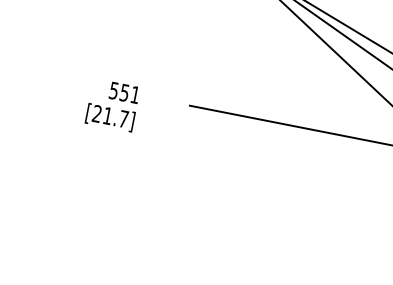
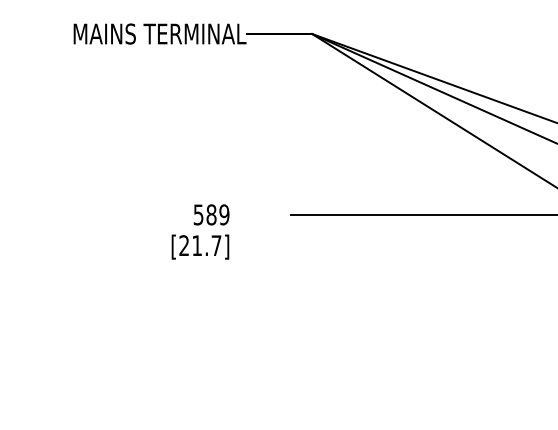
text: (129, 93) -> (217, 214), 551 -> 589

